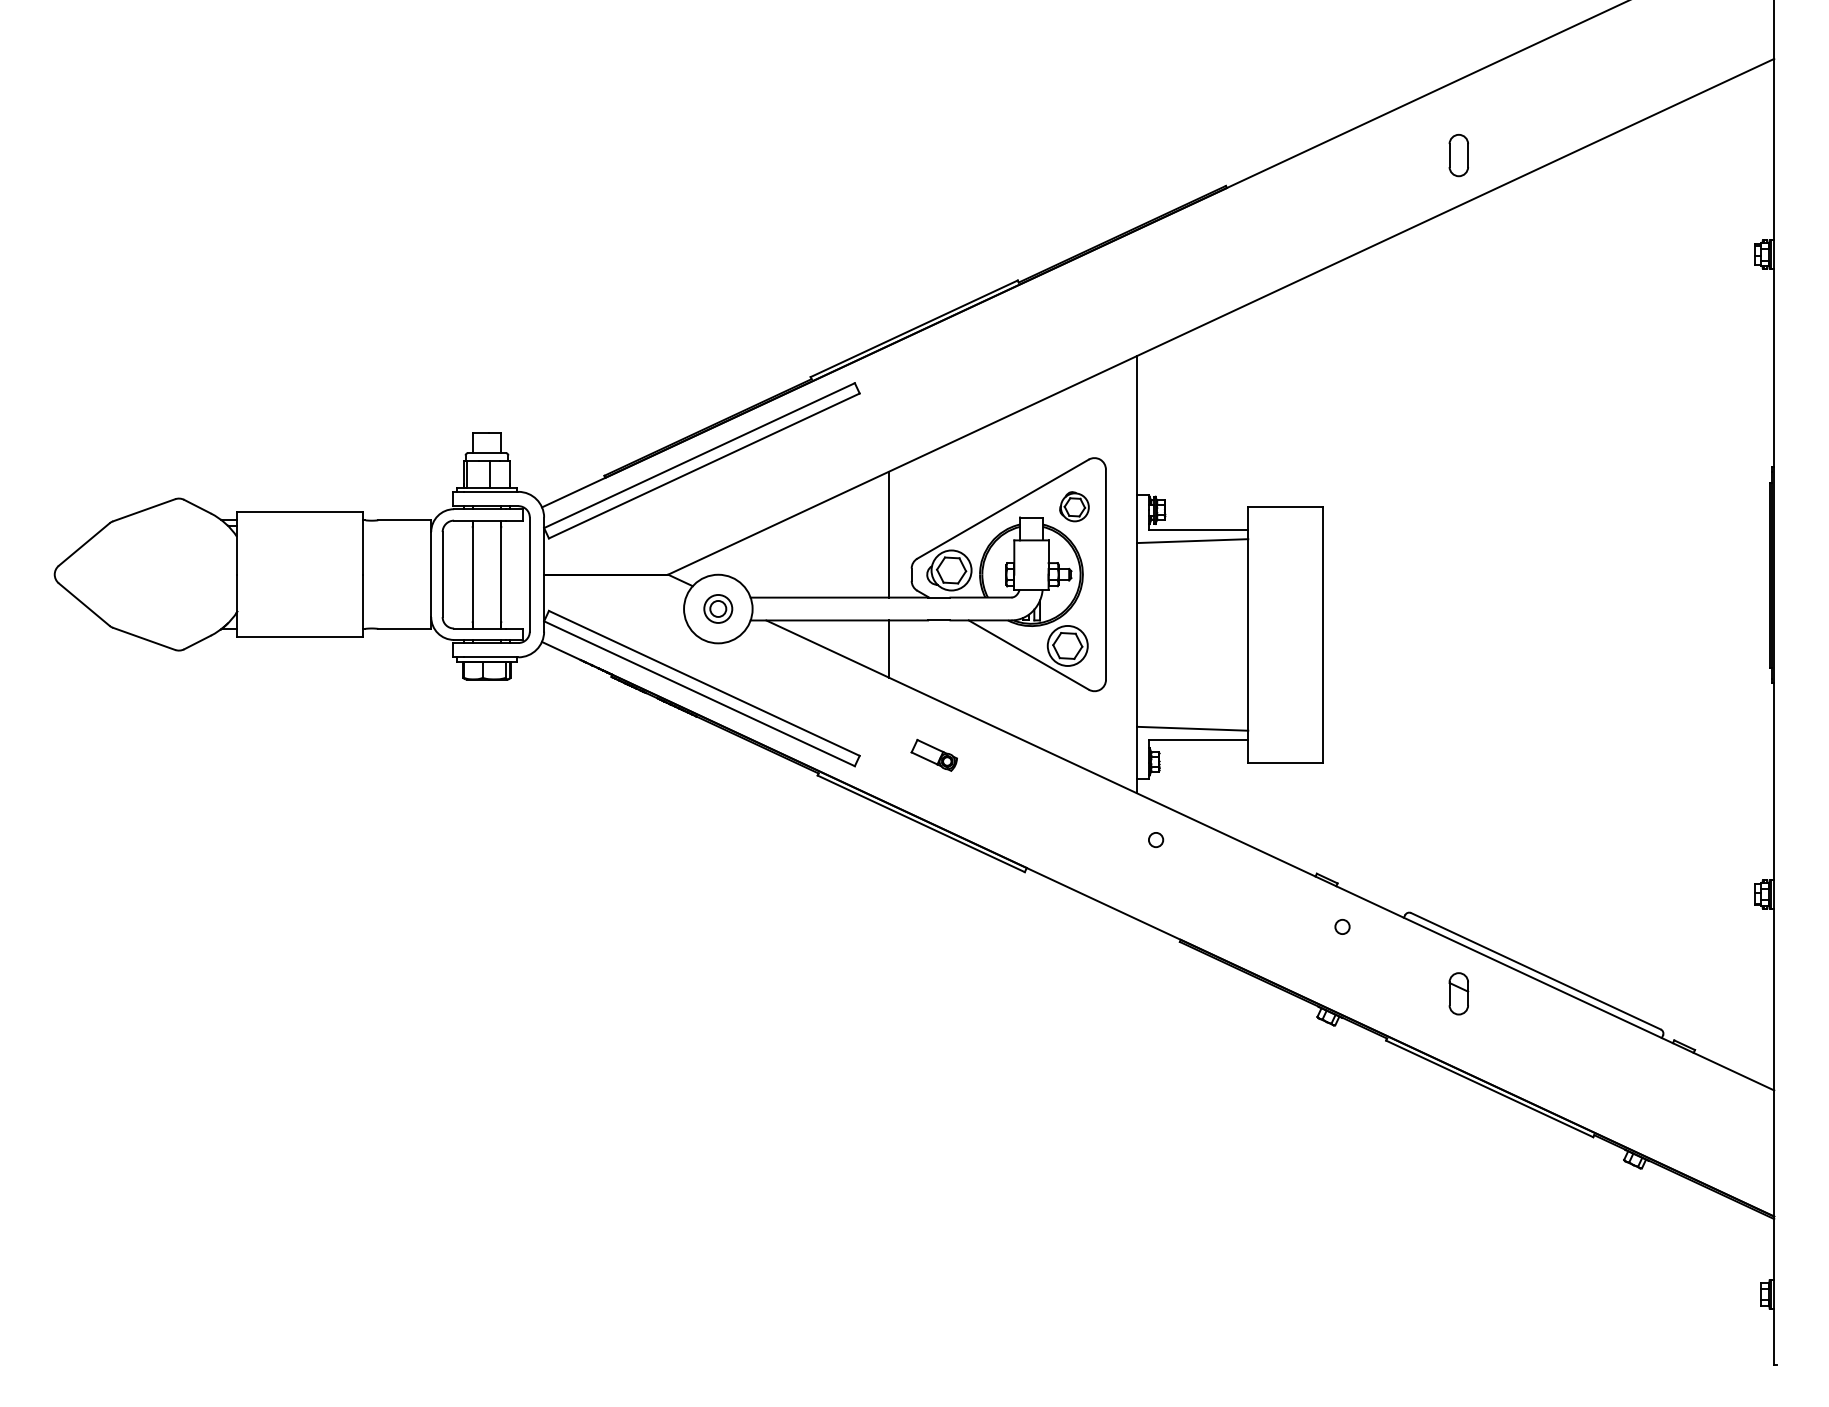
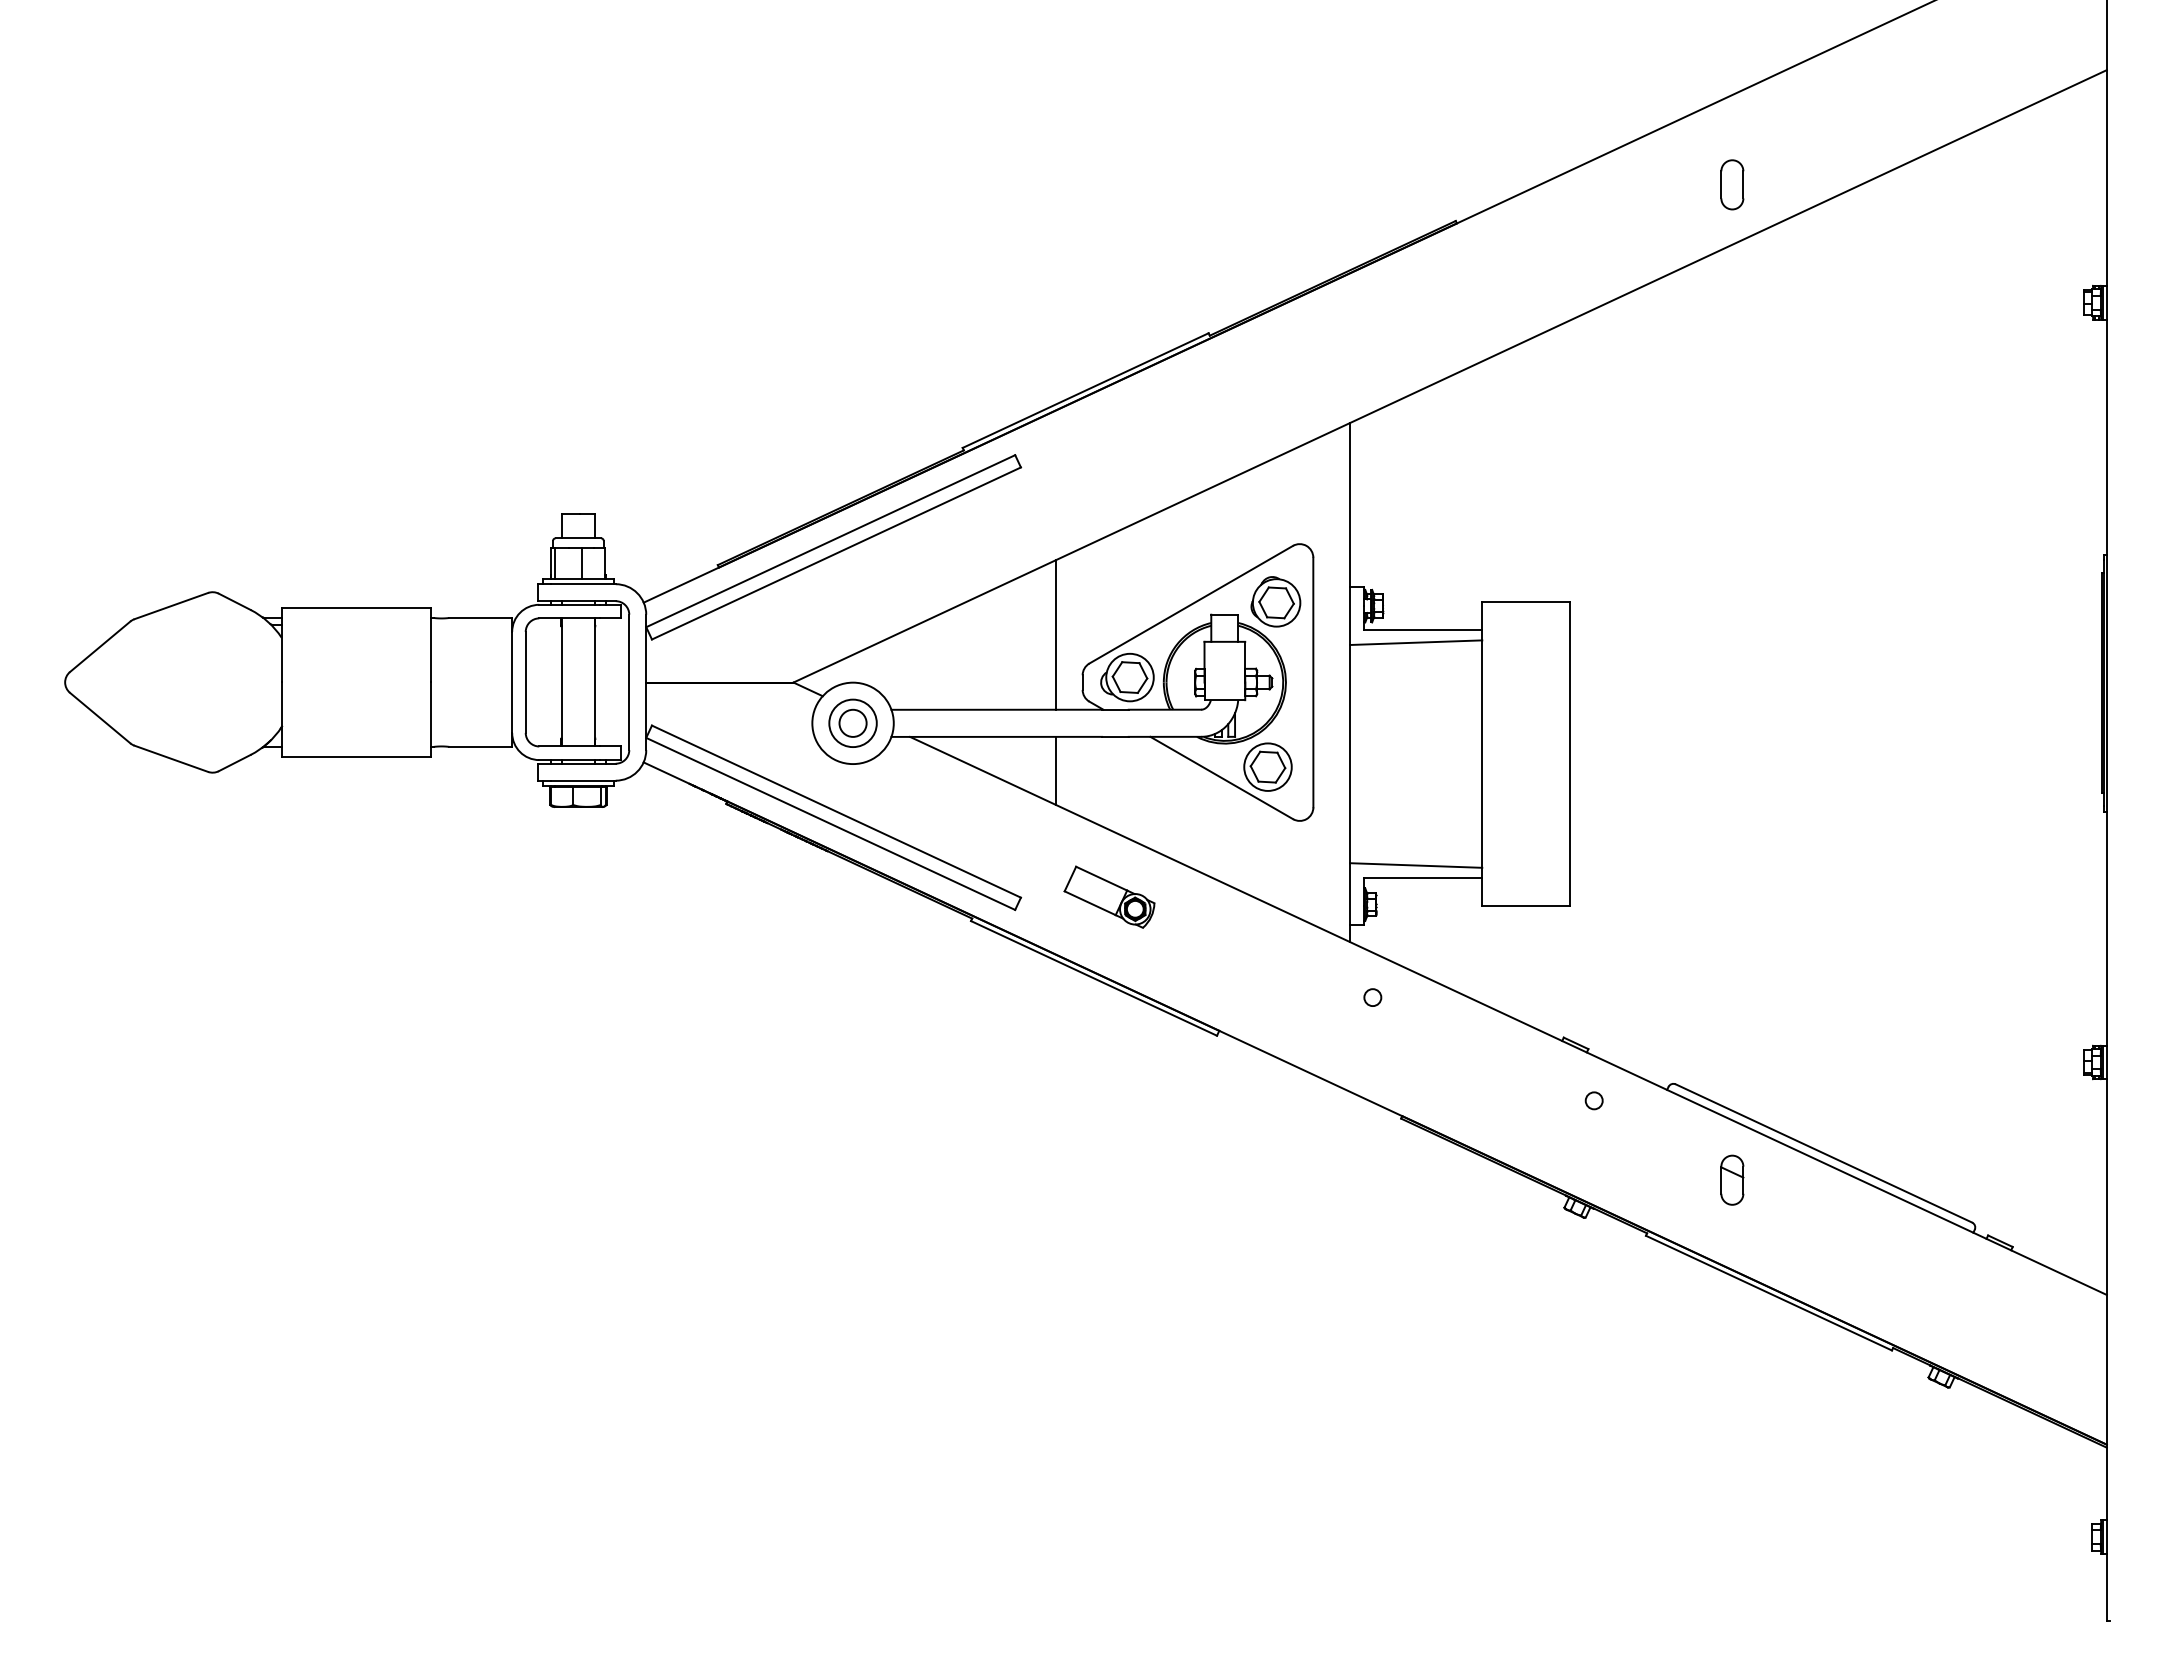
part: (1074, 506) -> (1275, 601), size x1.43
part: (717, 608) -> (852, 722), size x1.43
part: (934, 754) -> (1109, 896), size x1.67

